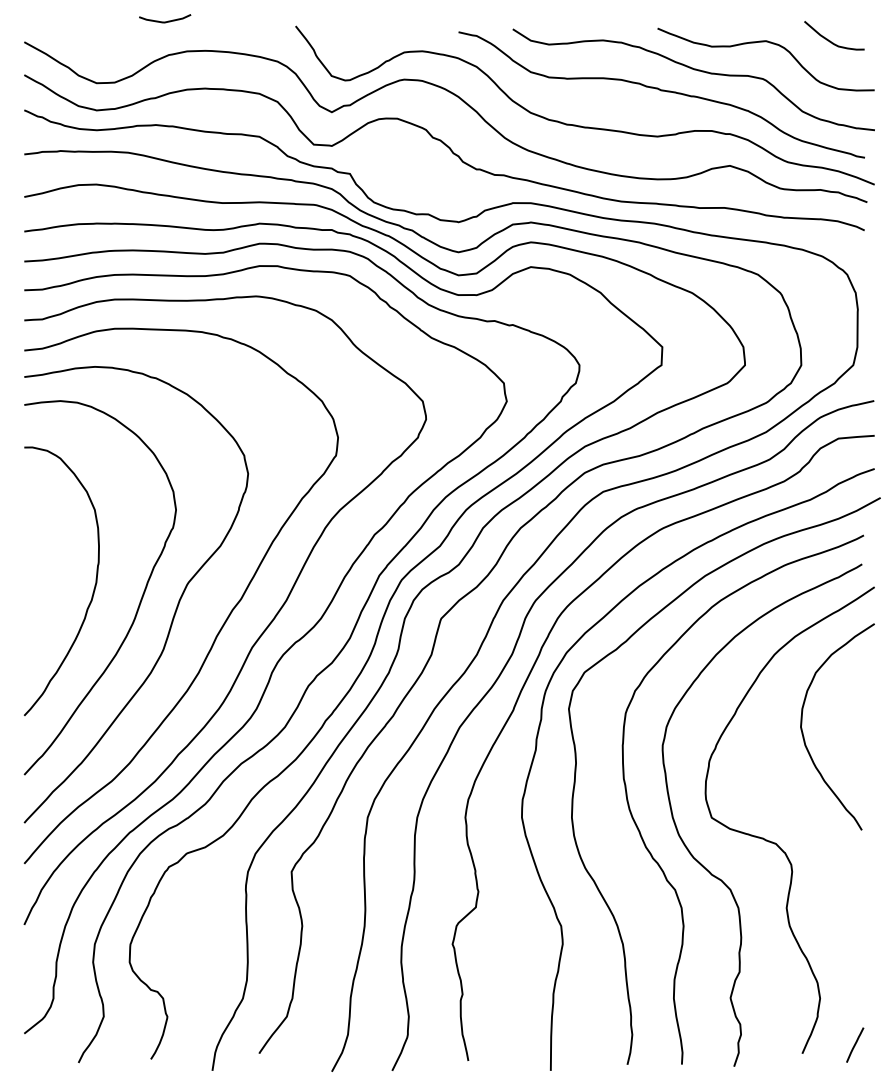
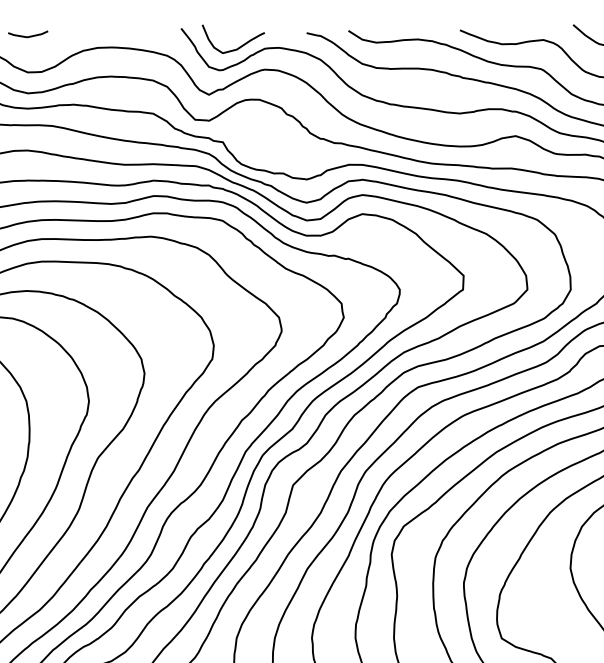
curve: (165, 21) -> (28, 36), moved
curve: (370, 50) -> (238, 47), added

